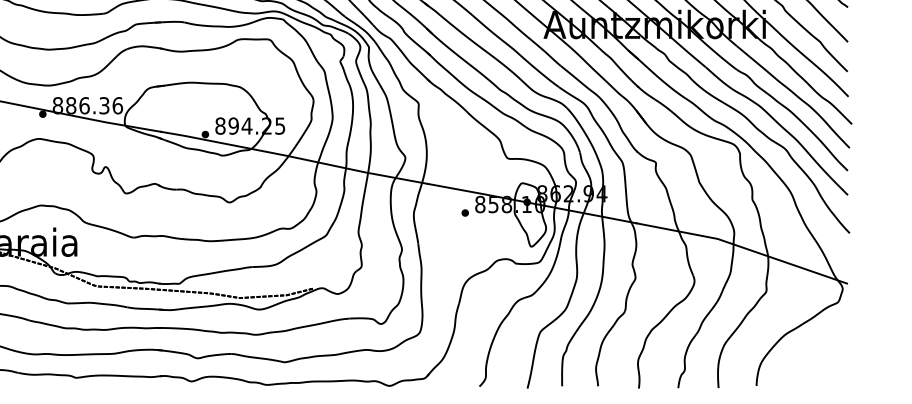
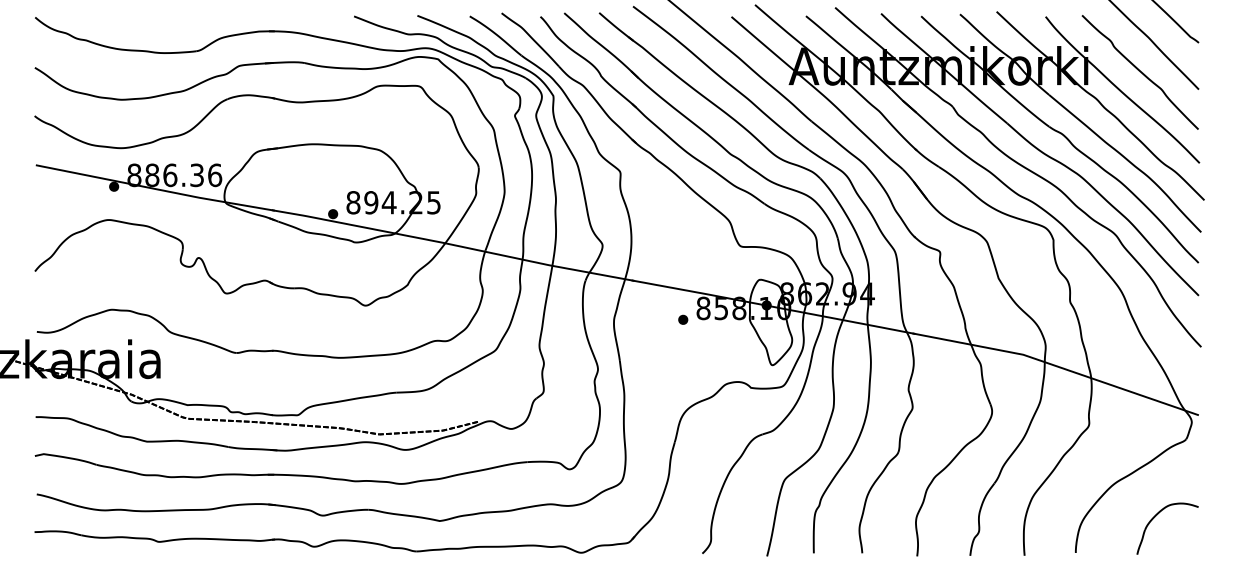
part: (816, 358) -> (1156, 516), added

